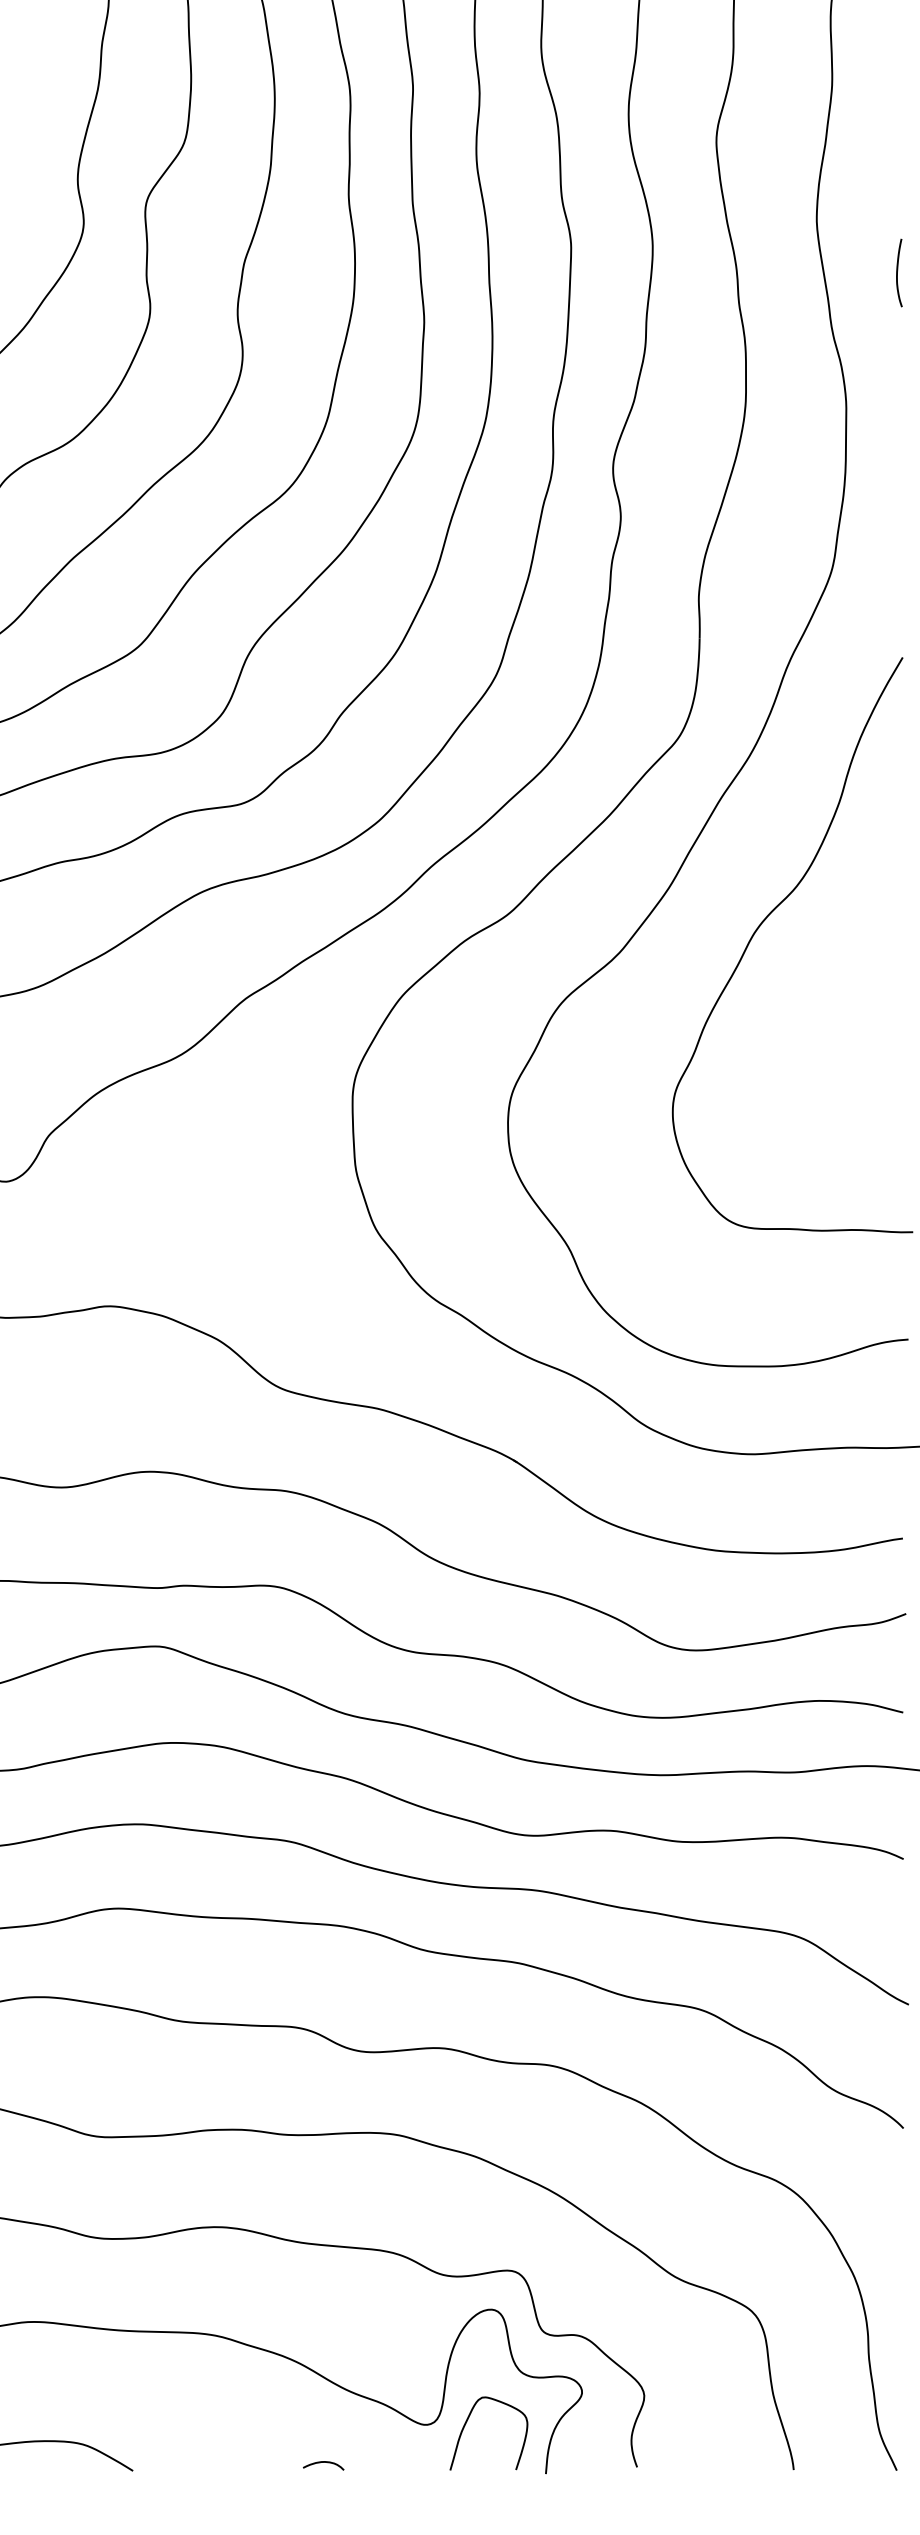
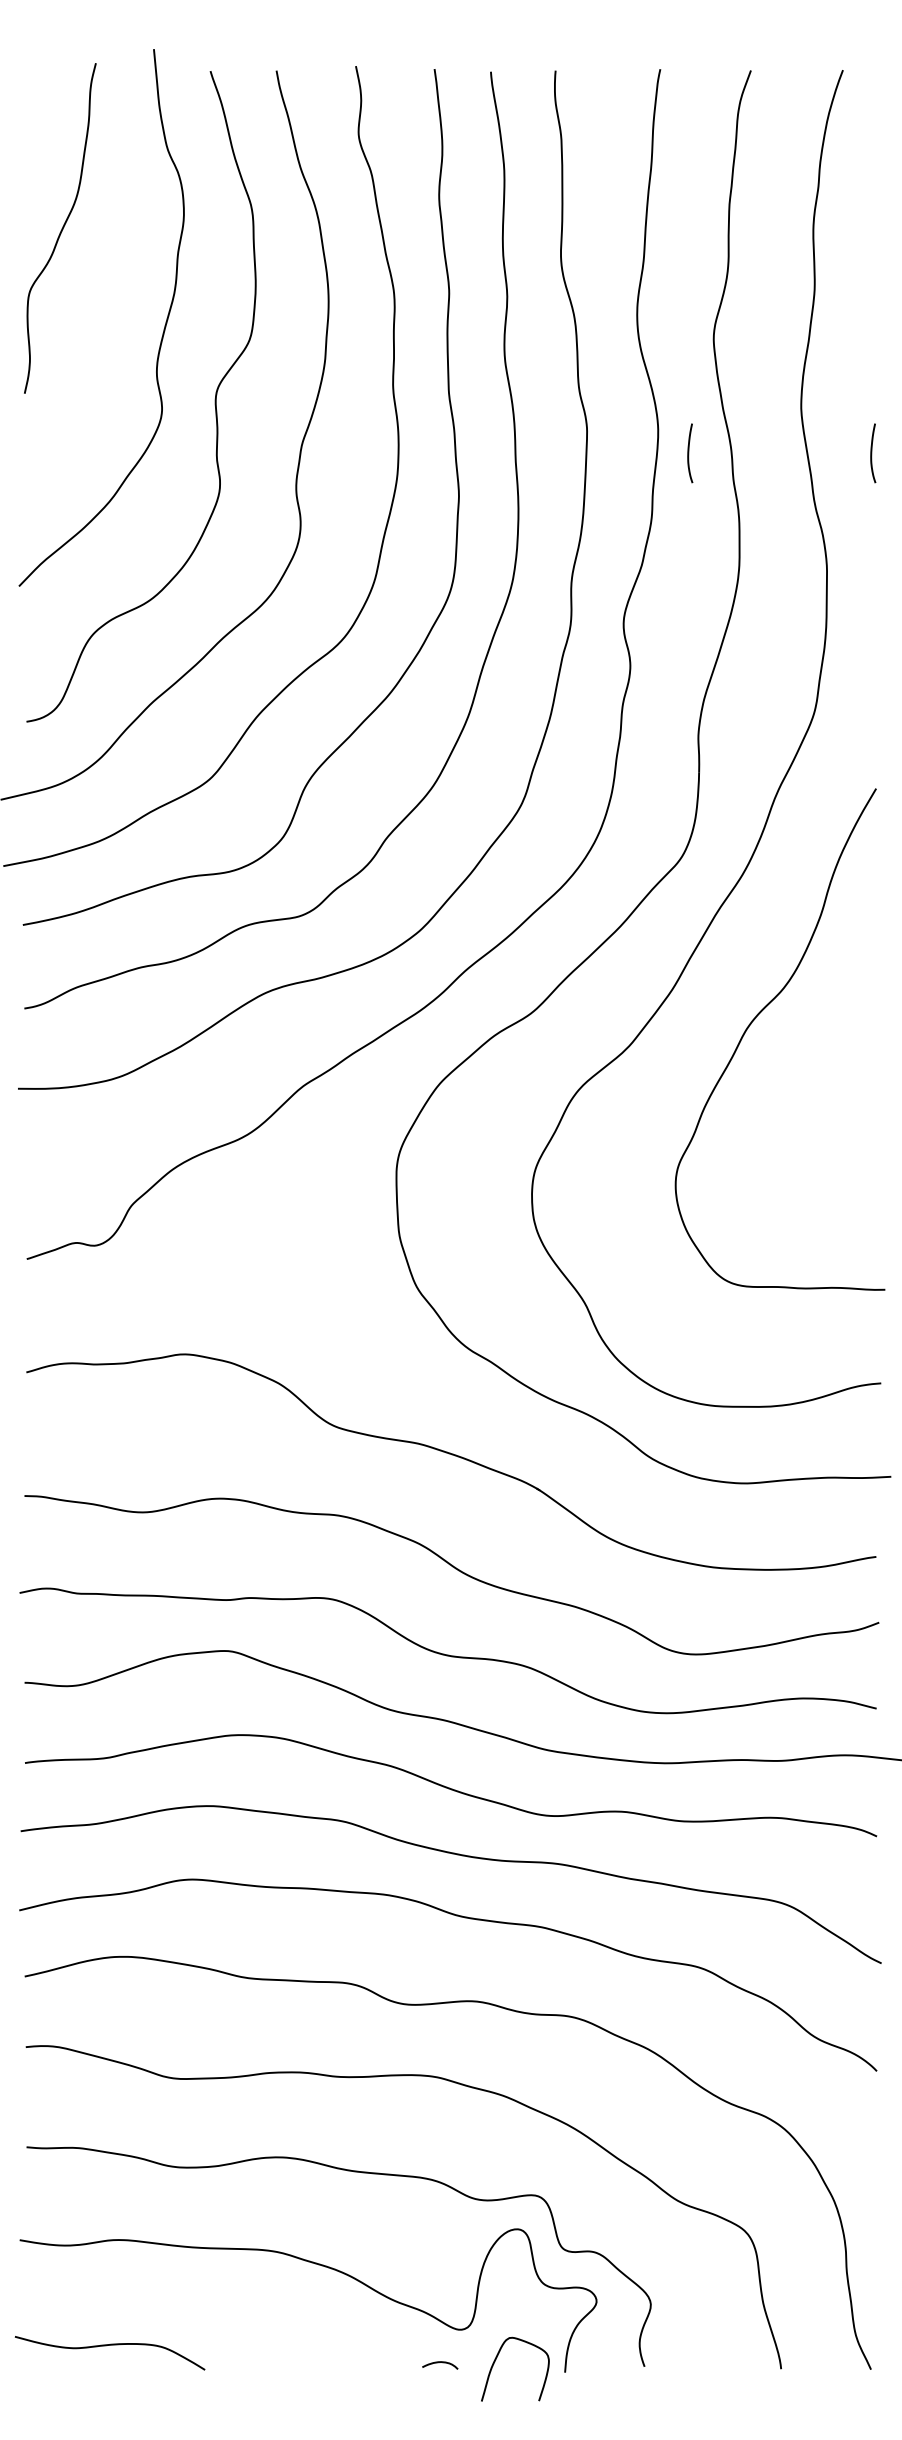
curve: (688, 273) -> (689, 453), added
curve: (467, 2422) -> (496, 2359), moved
curve: (321, 2463) -> (438, 2363), moved

